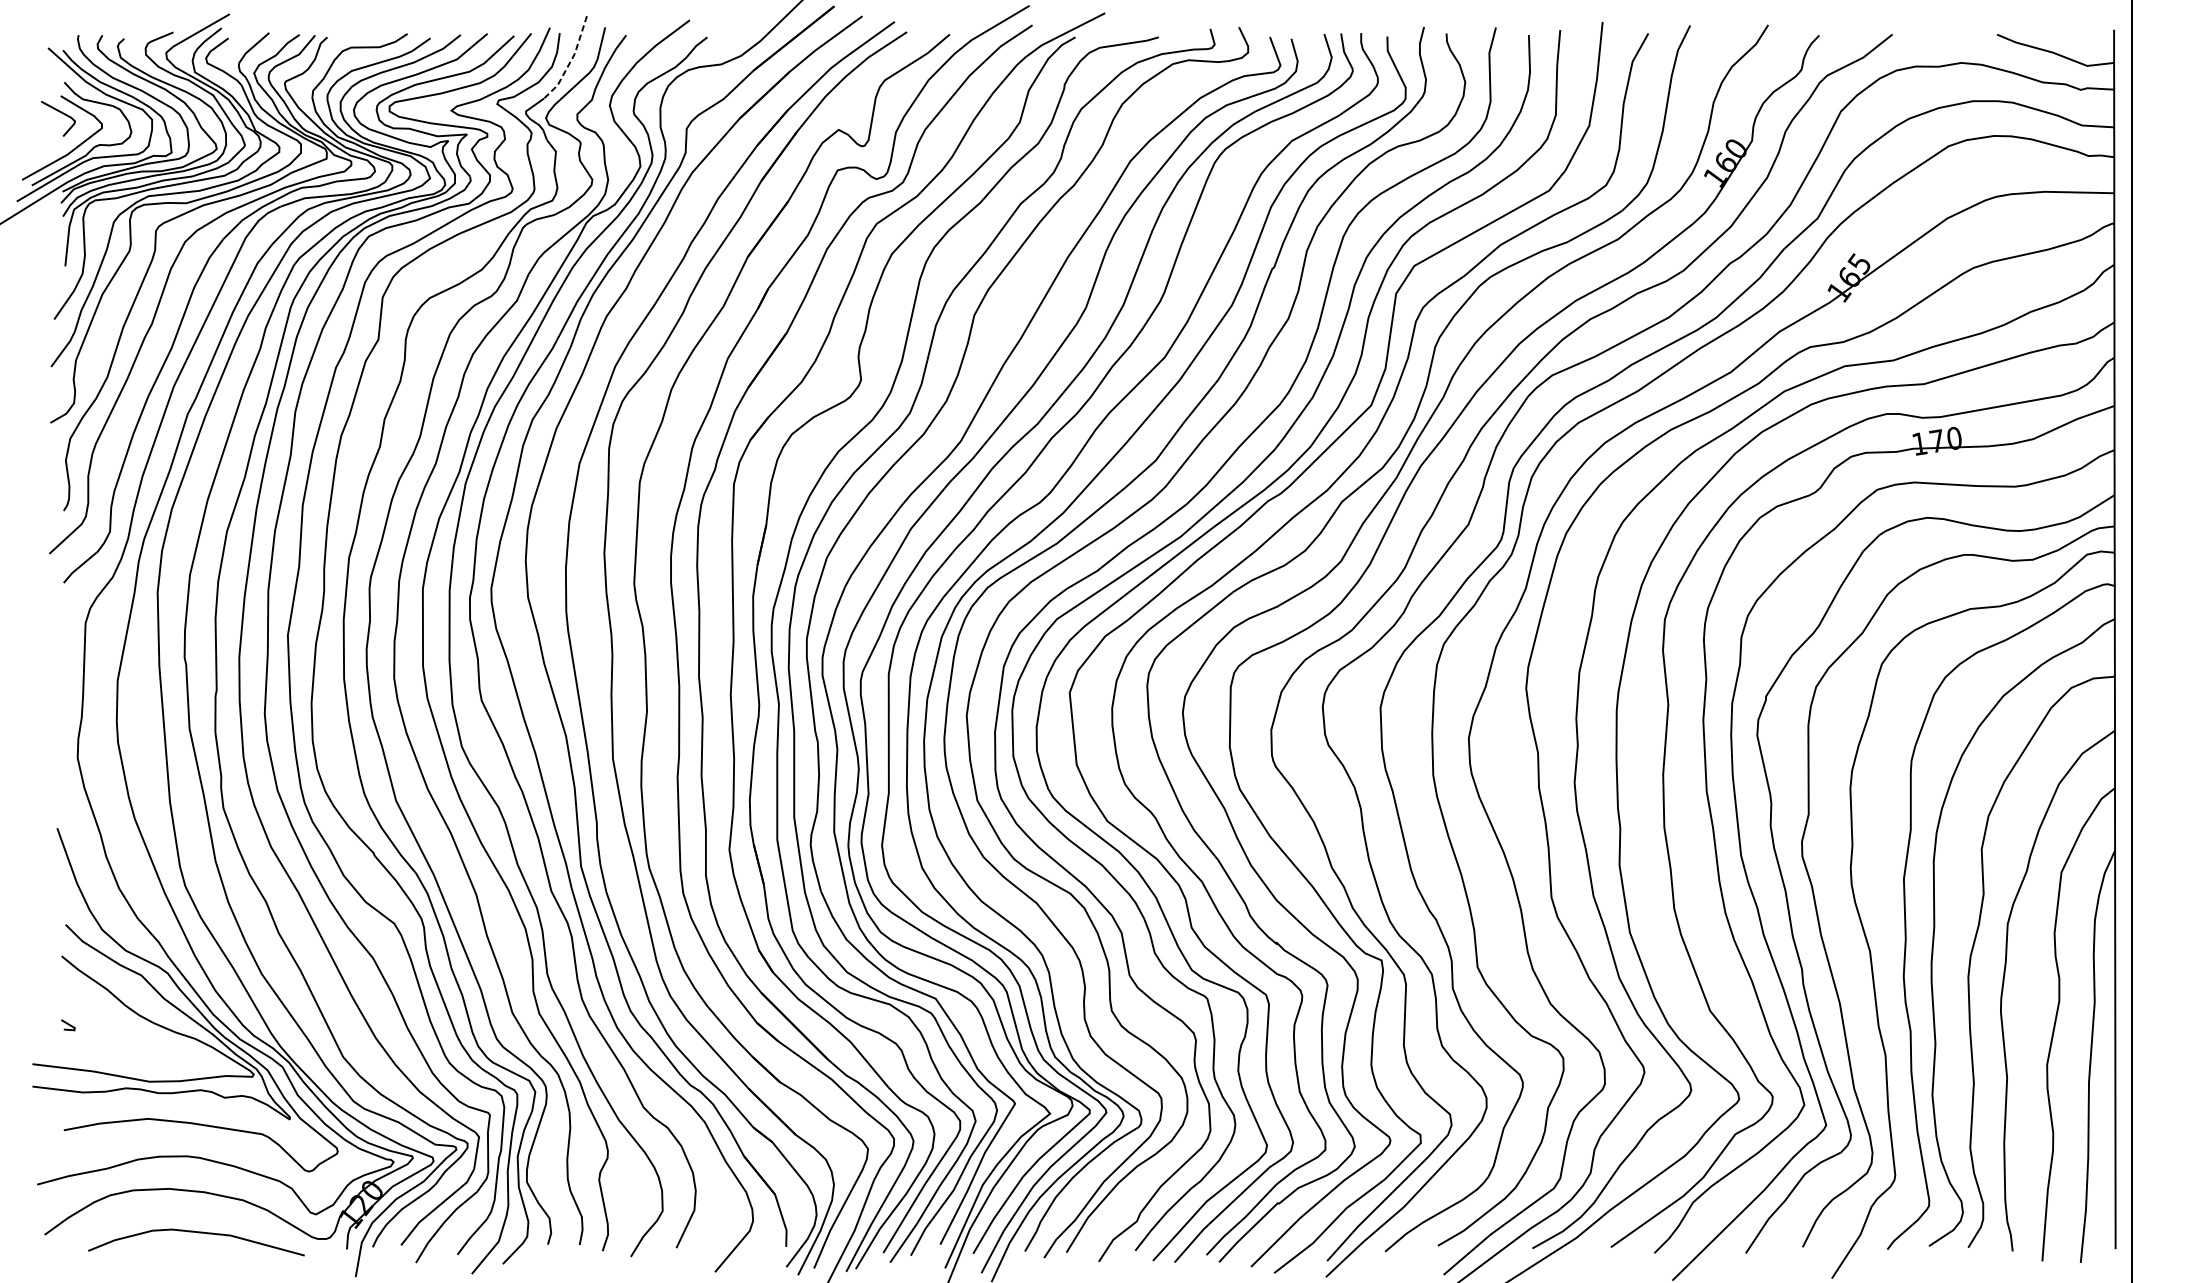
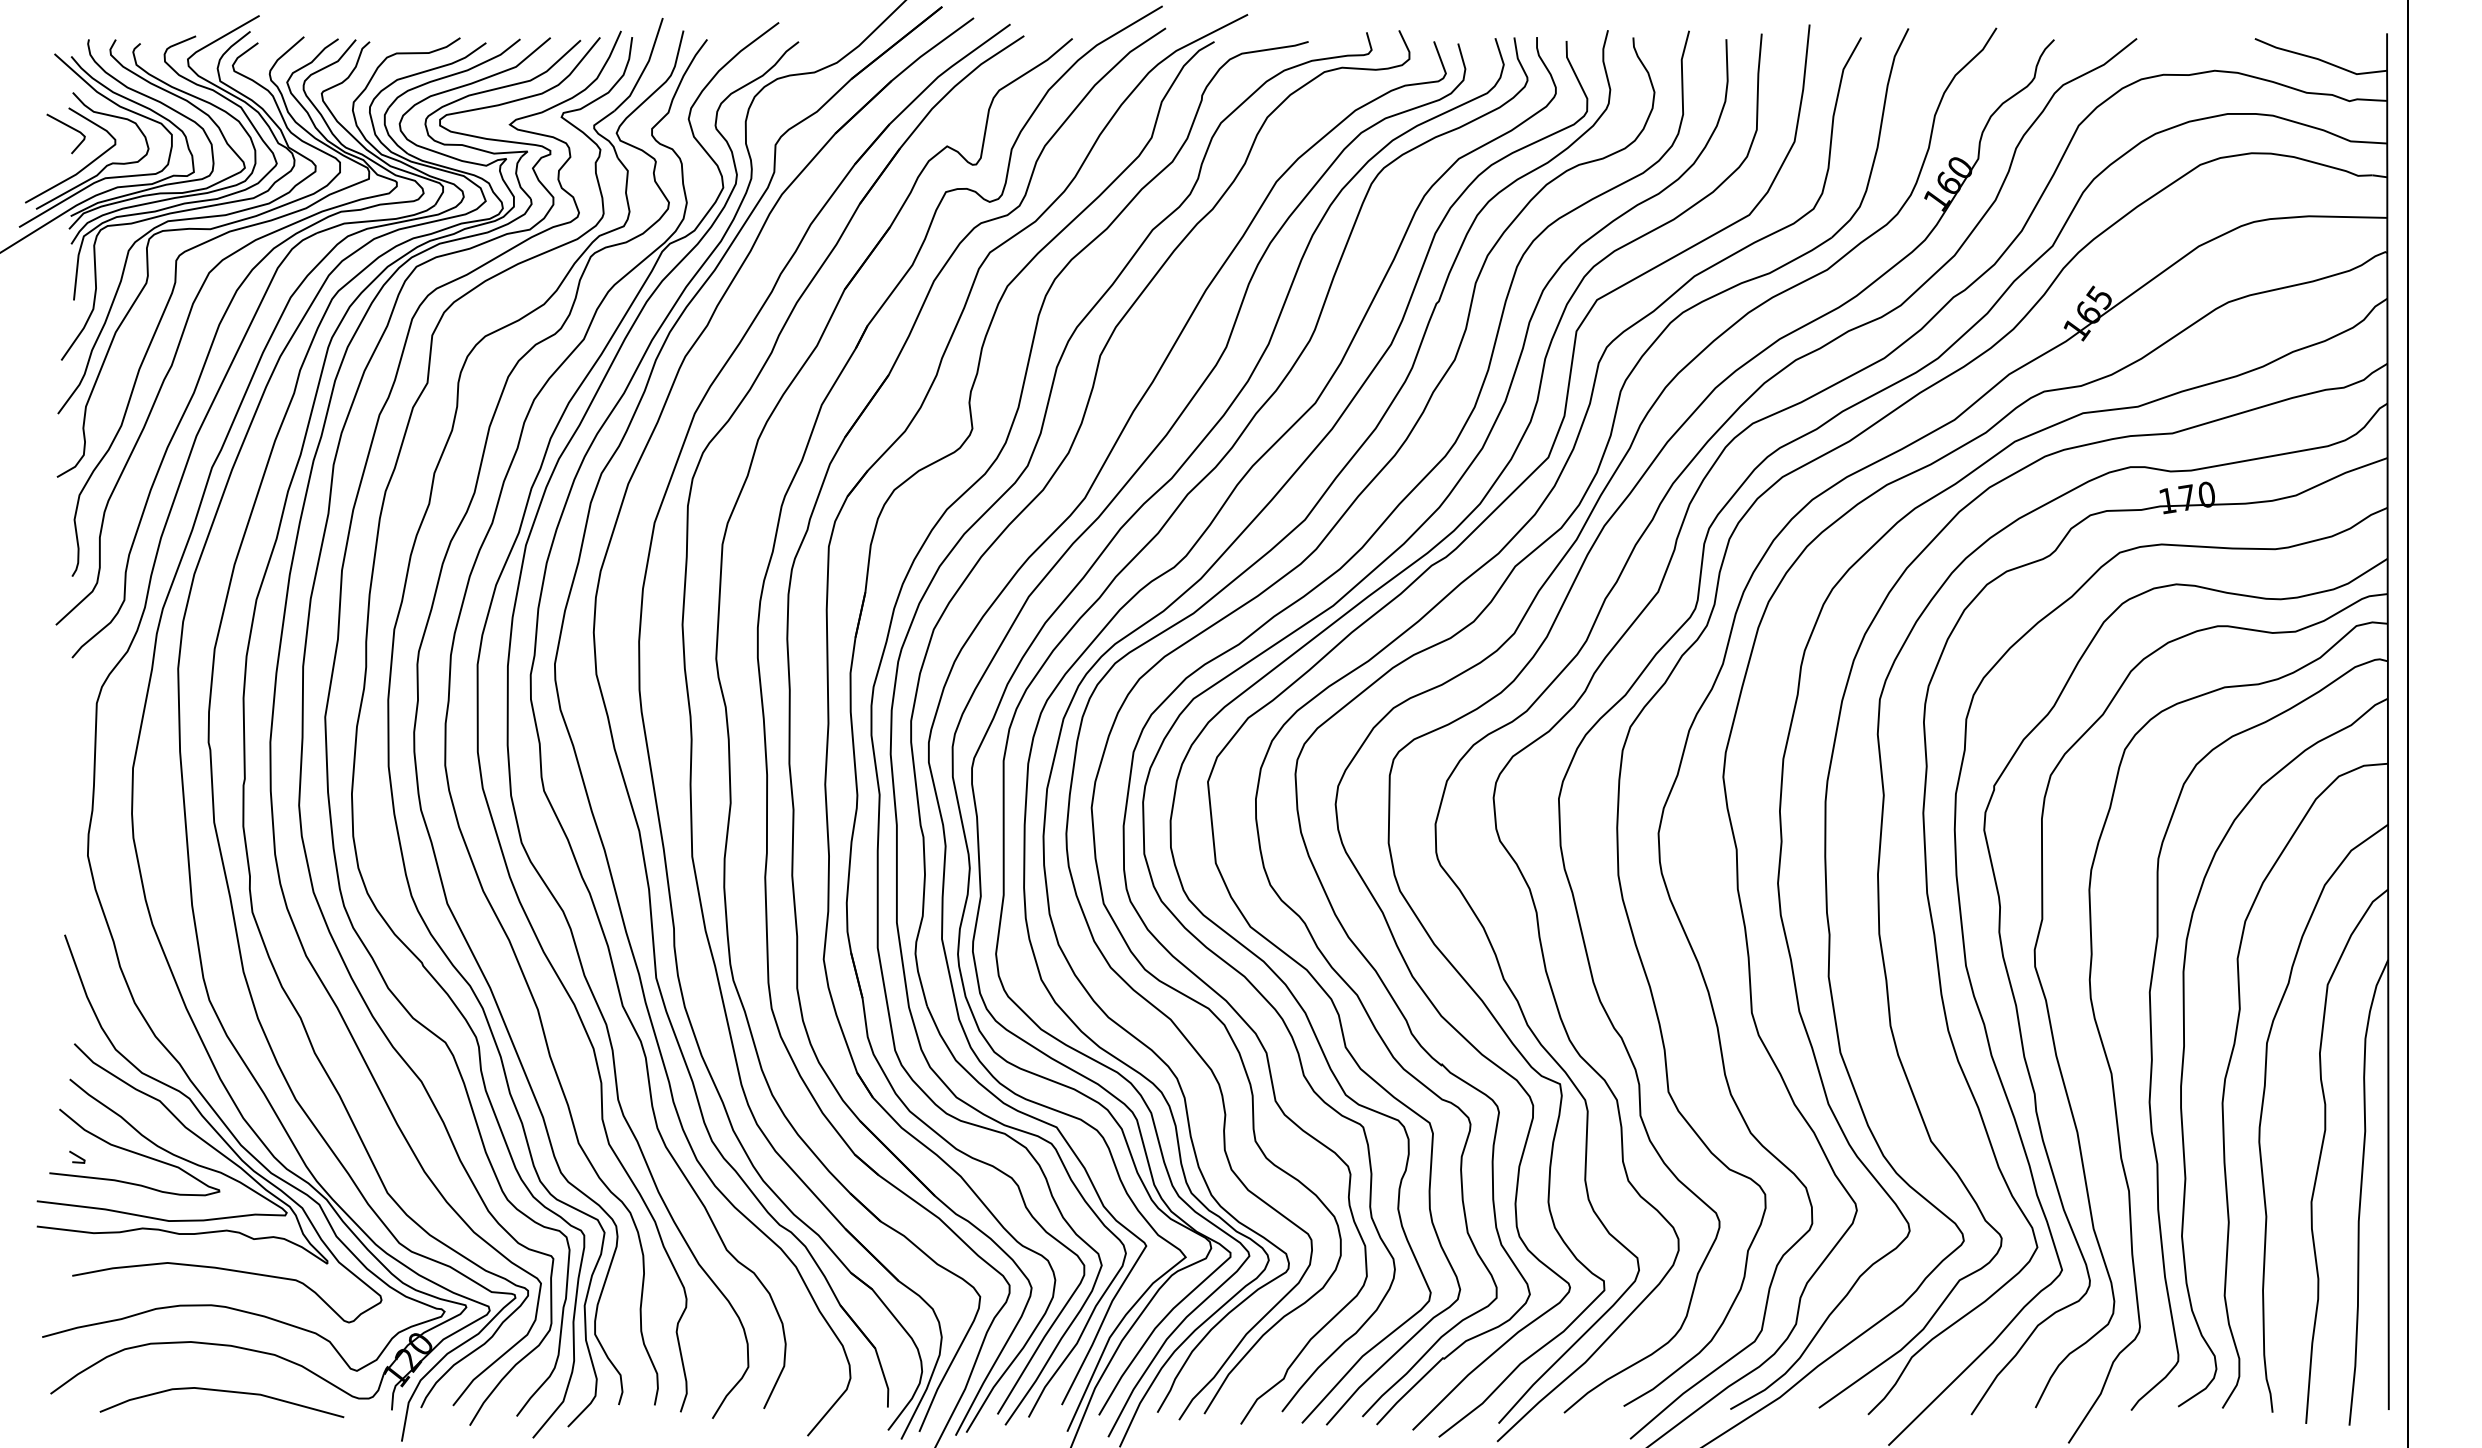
line: (570, 60) -> (644, 68), dashed -> solid
curve: (118, 1021) -> (134, 1152), added

